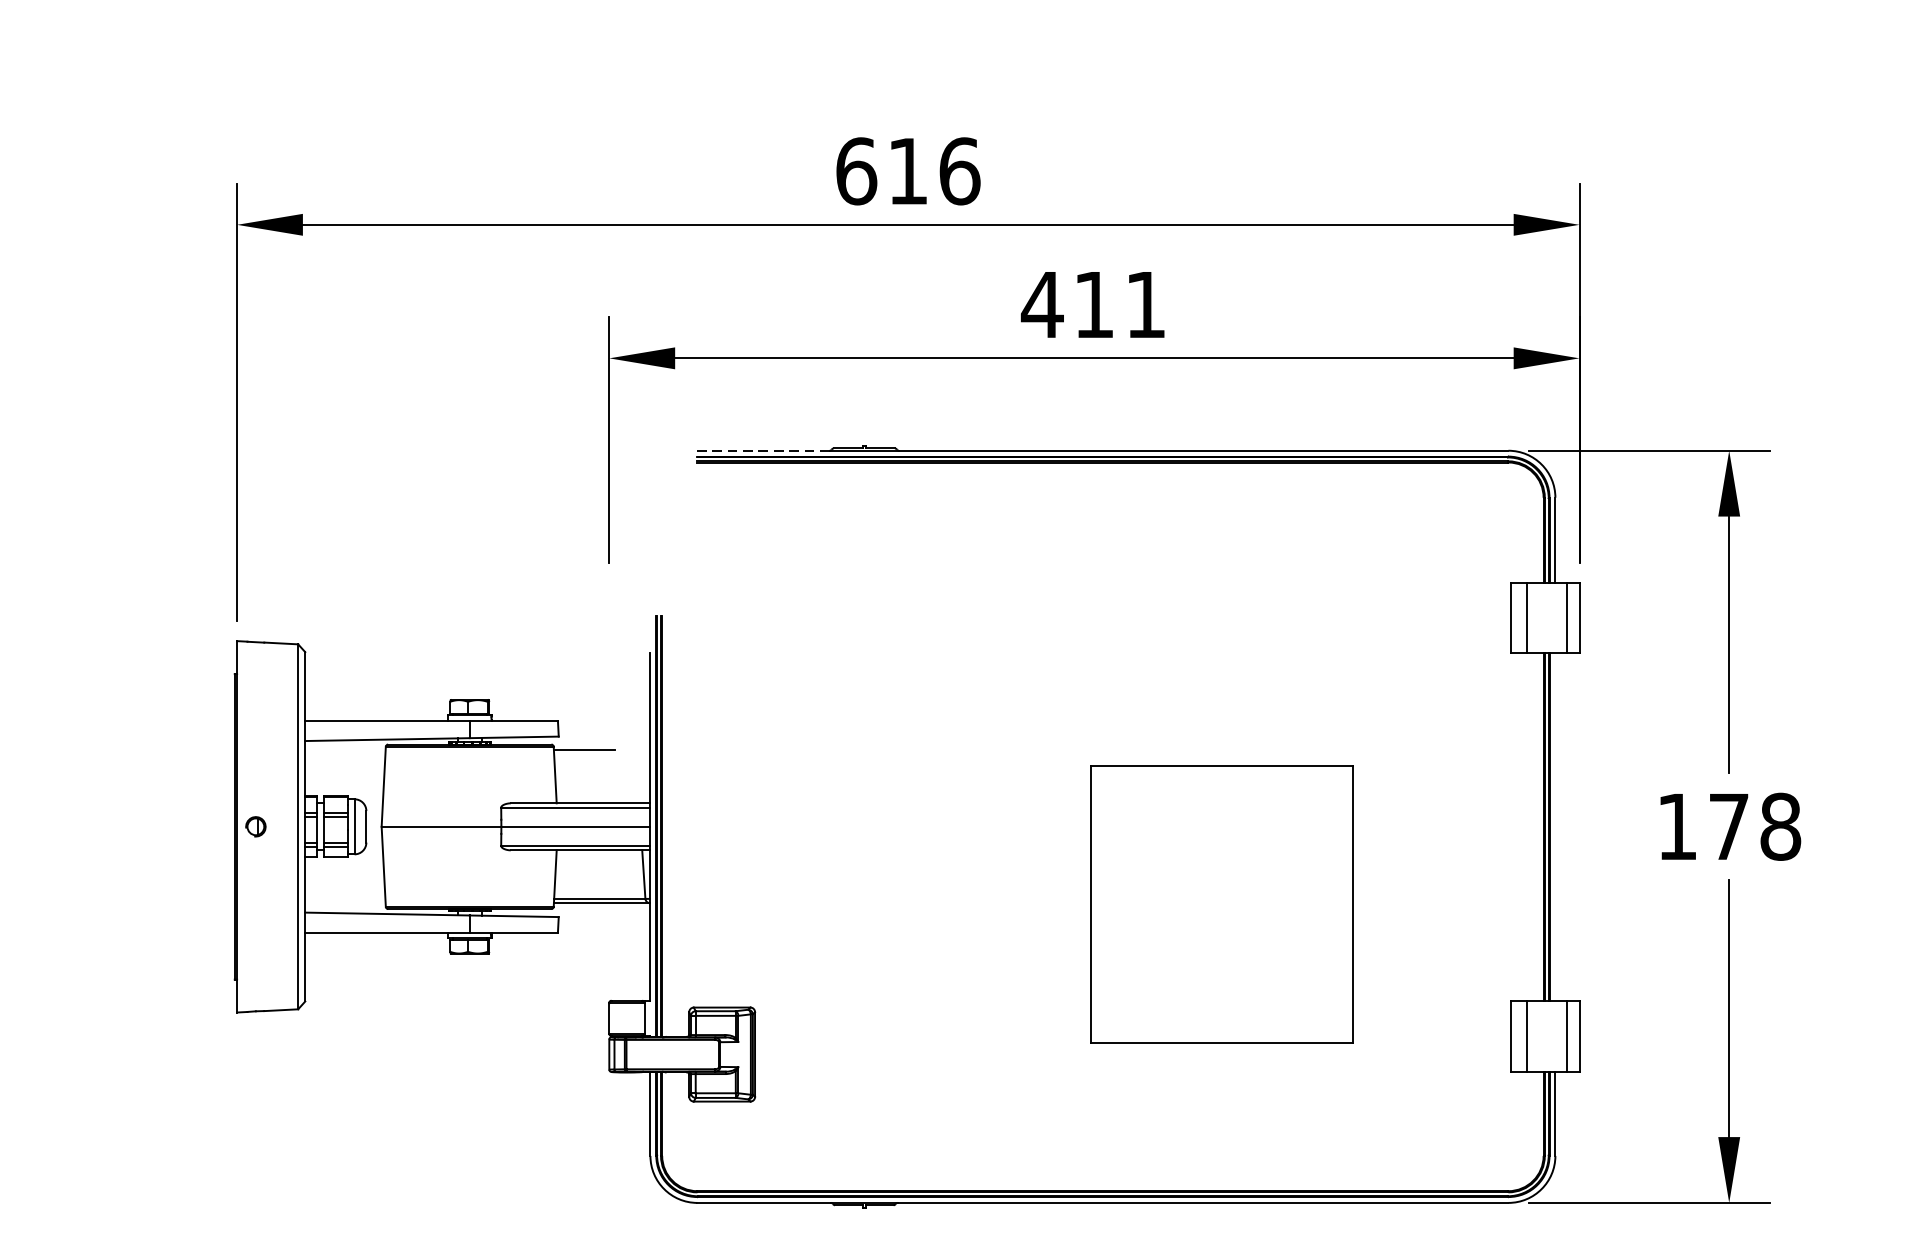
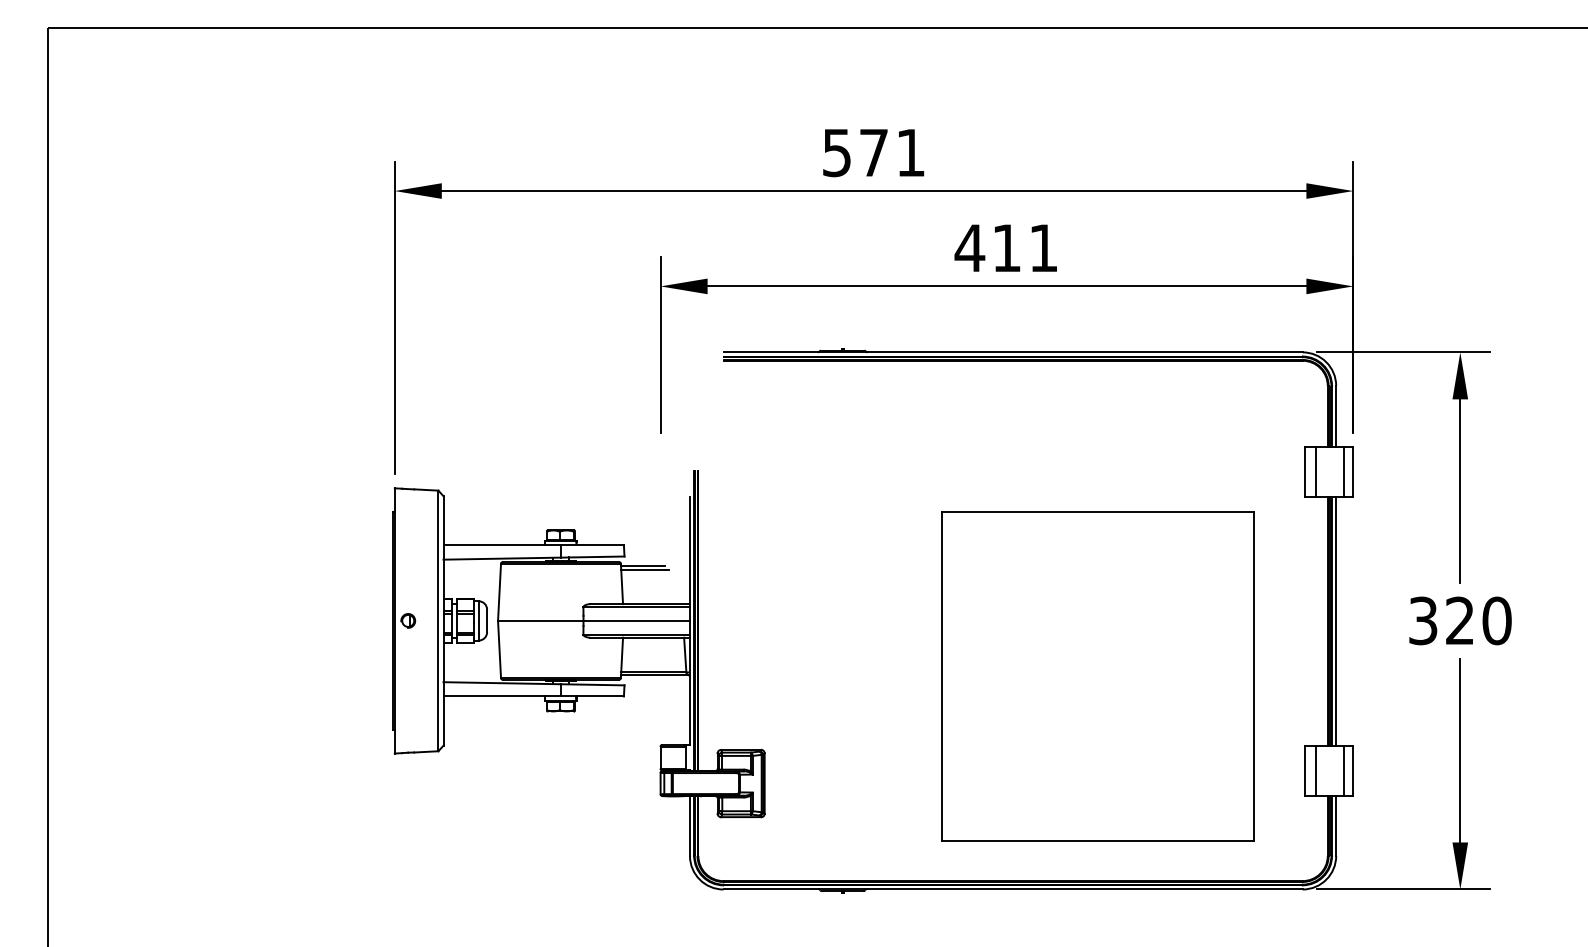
text: (907, 170) -> (873, 152), 616 -> 571
line: (763, 450) -> (770, 352), dashed -> solid
line: (586, 754) -> (644, 569), added
line: (1555, 826) -> (1336, 620), added
text: (1729, 826) -> (1460, 620), 178 -> 320
part: (1221, 904) -> (1097, 676), size x1.67

